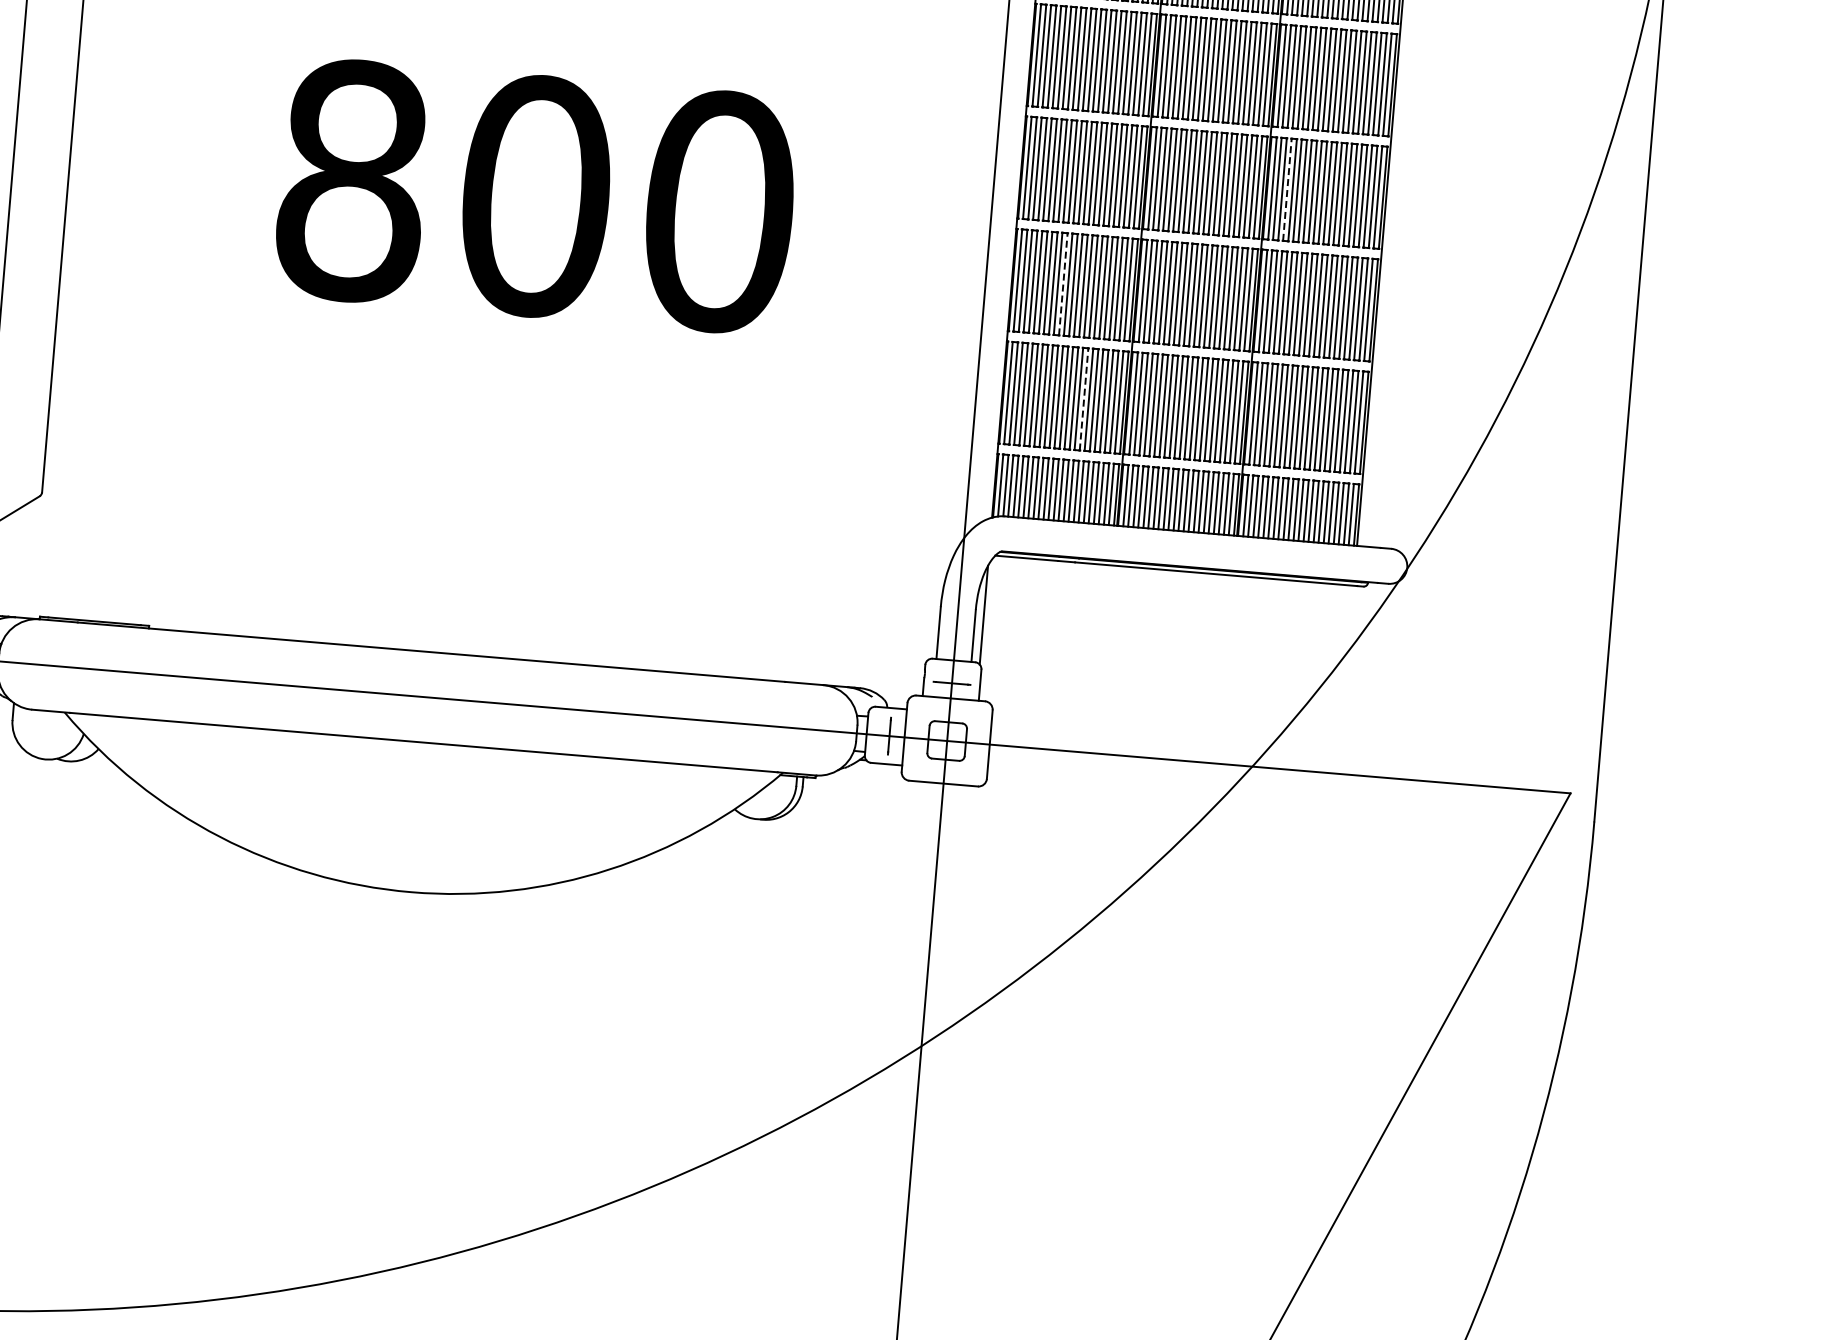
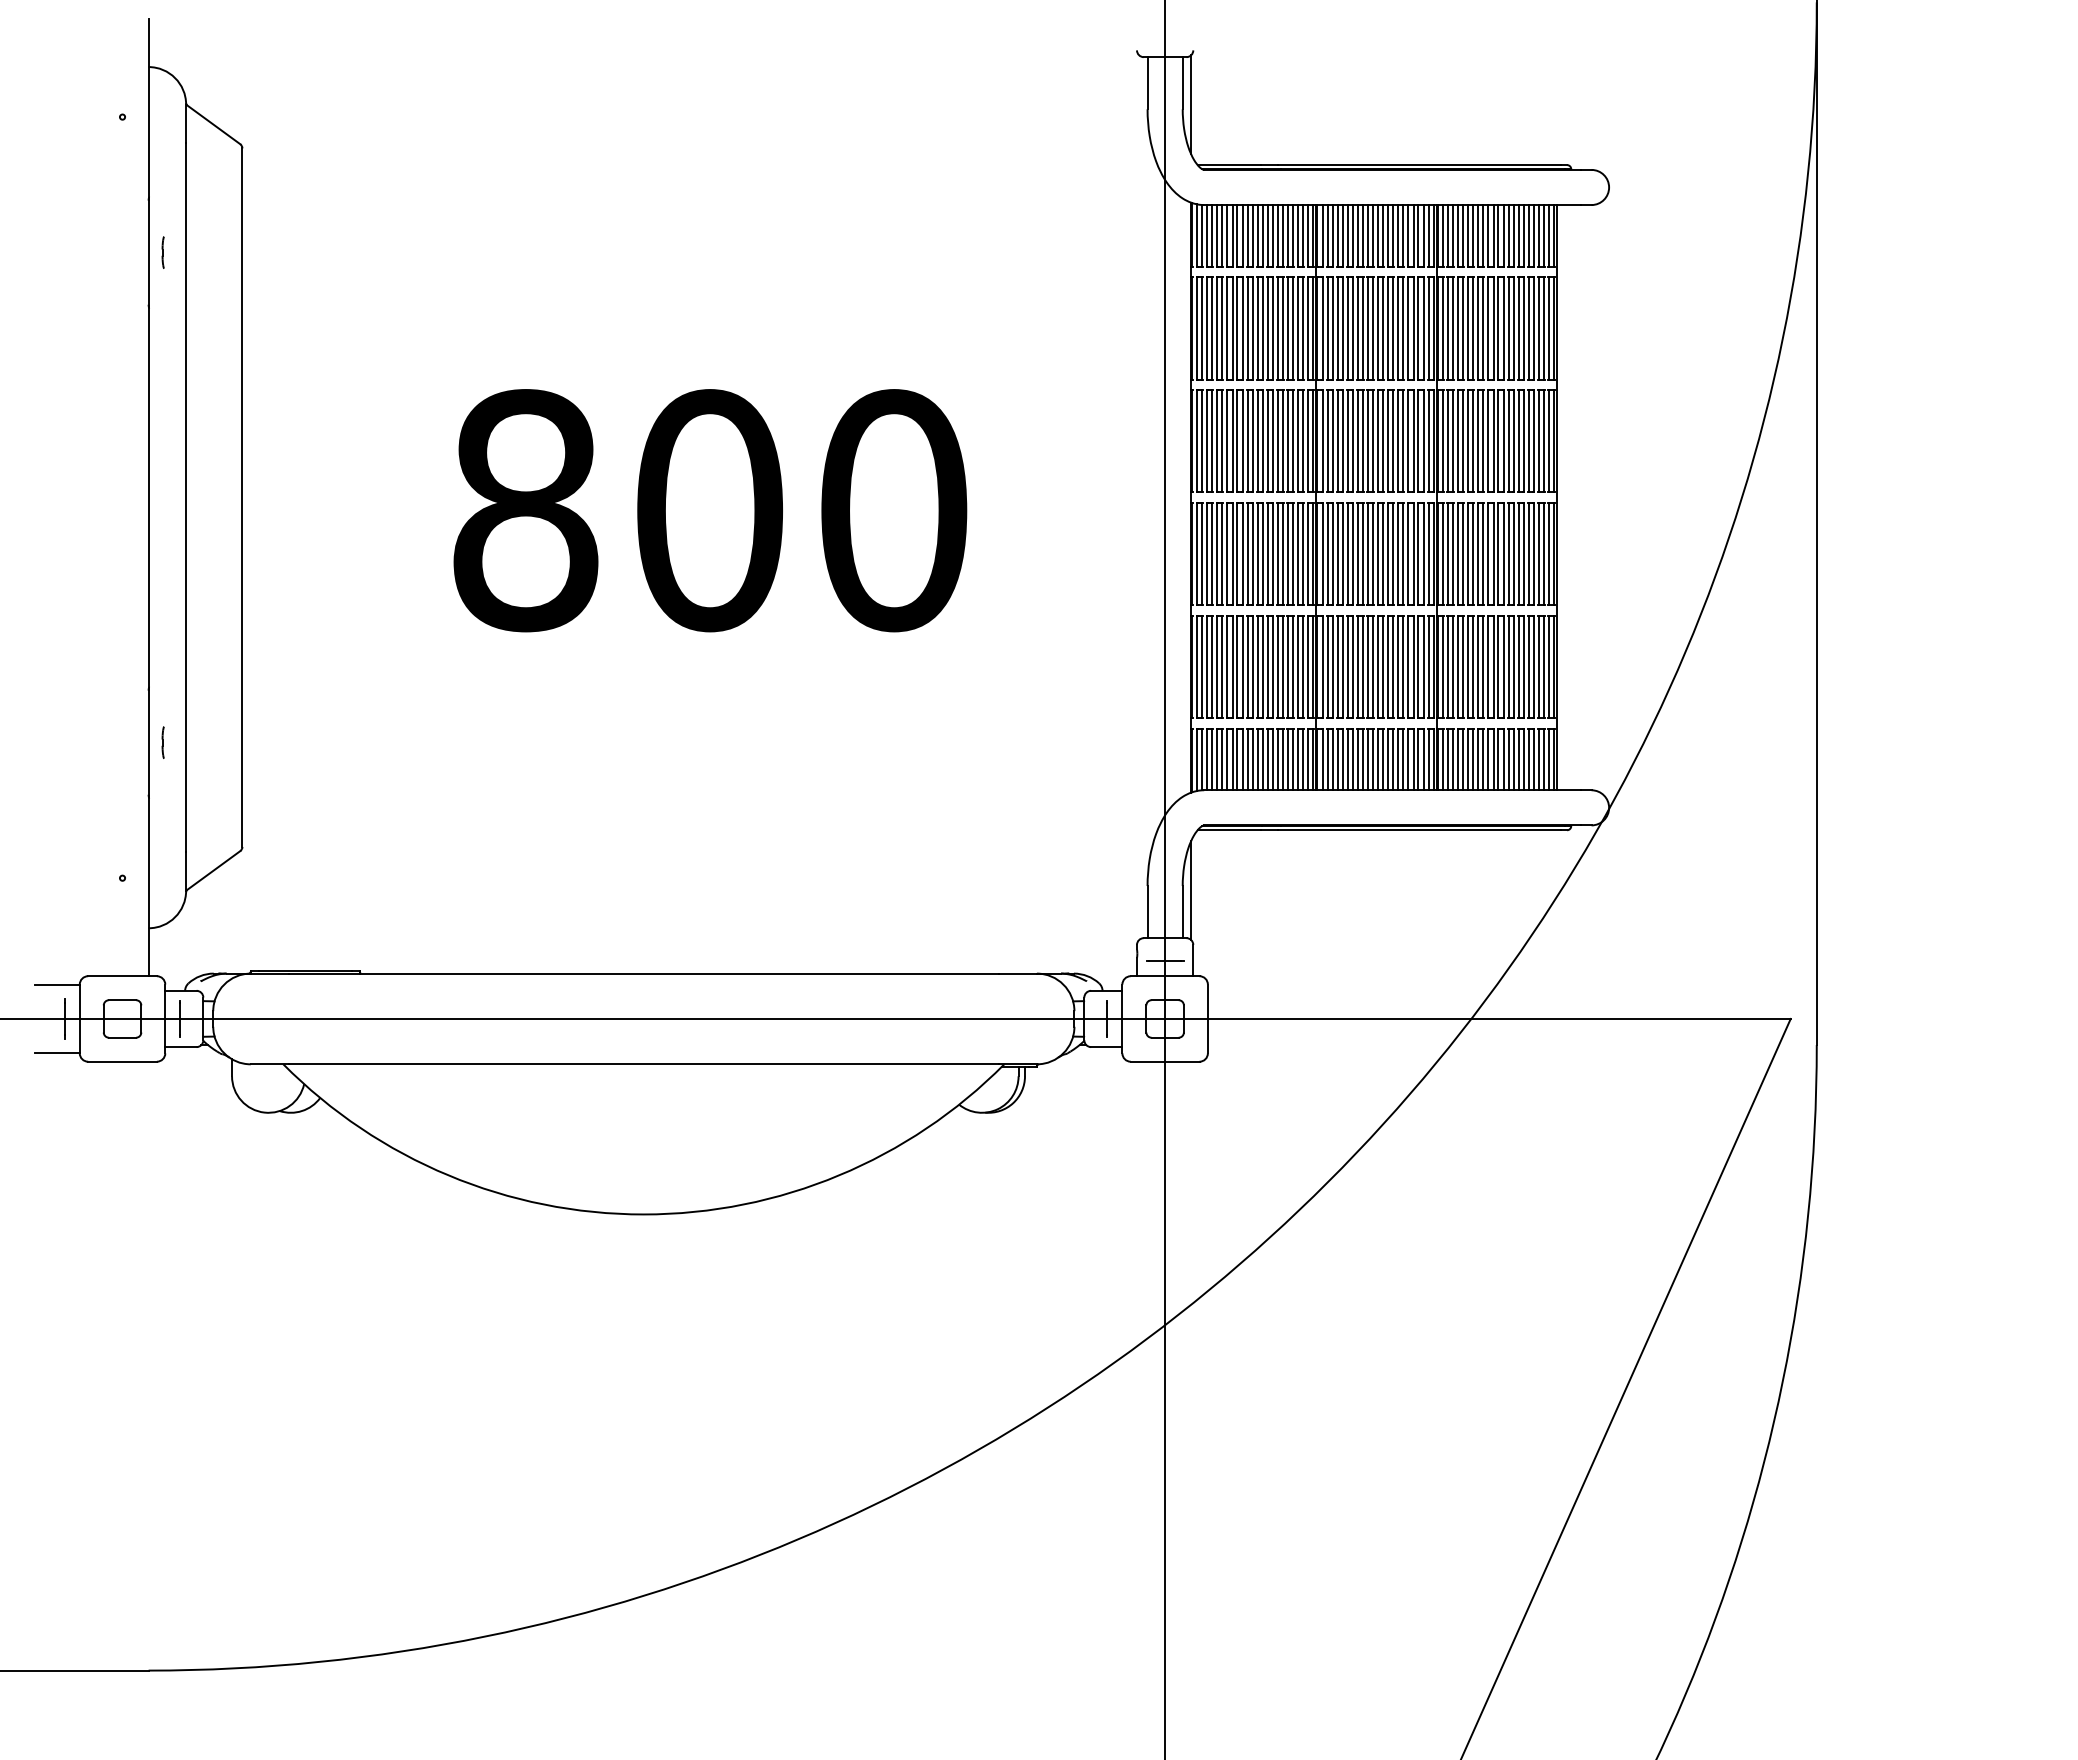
line: (1287, 189) -> (1458, 440), dashed -> solid
line: (1063, 283) -> (1242, 553), dashed -> solid
line: (1083, 398) -> (1272, 666), dashed -> solid

